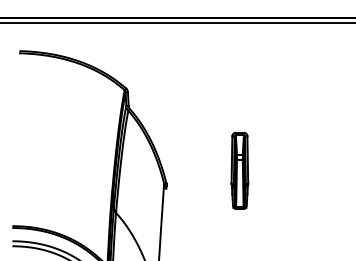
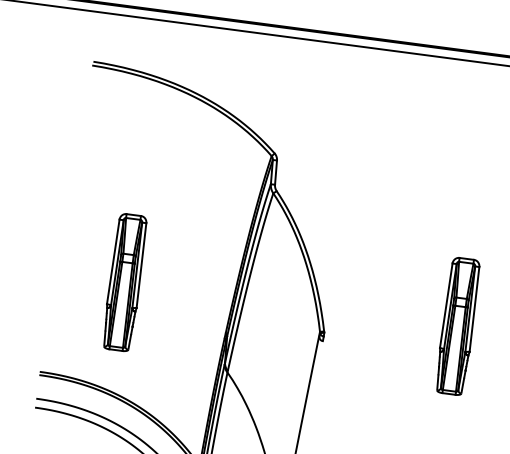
part: (52, 170) -> (124, 282), added

